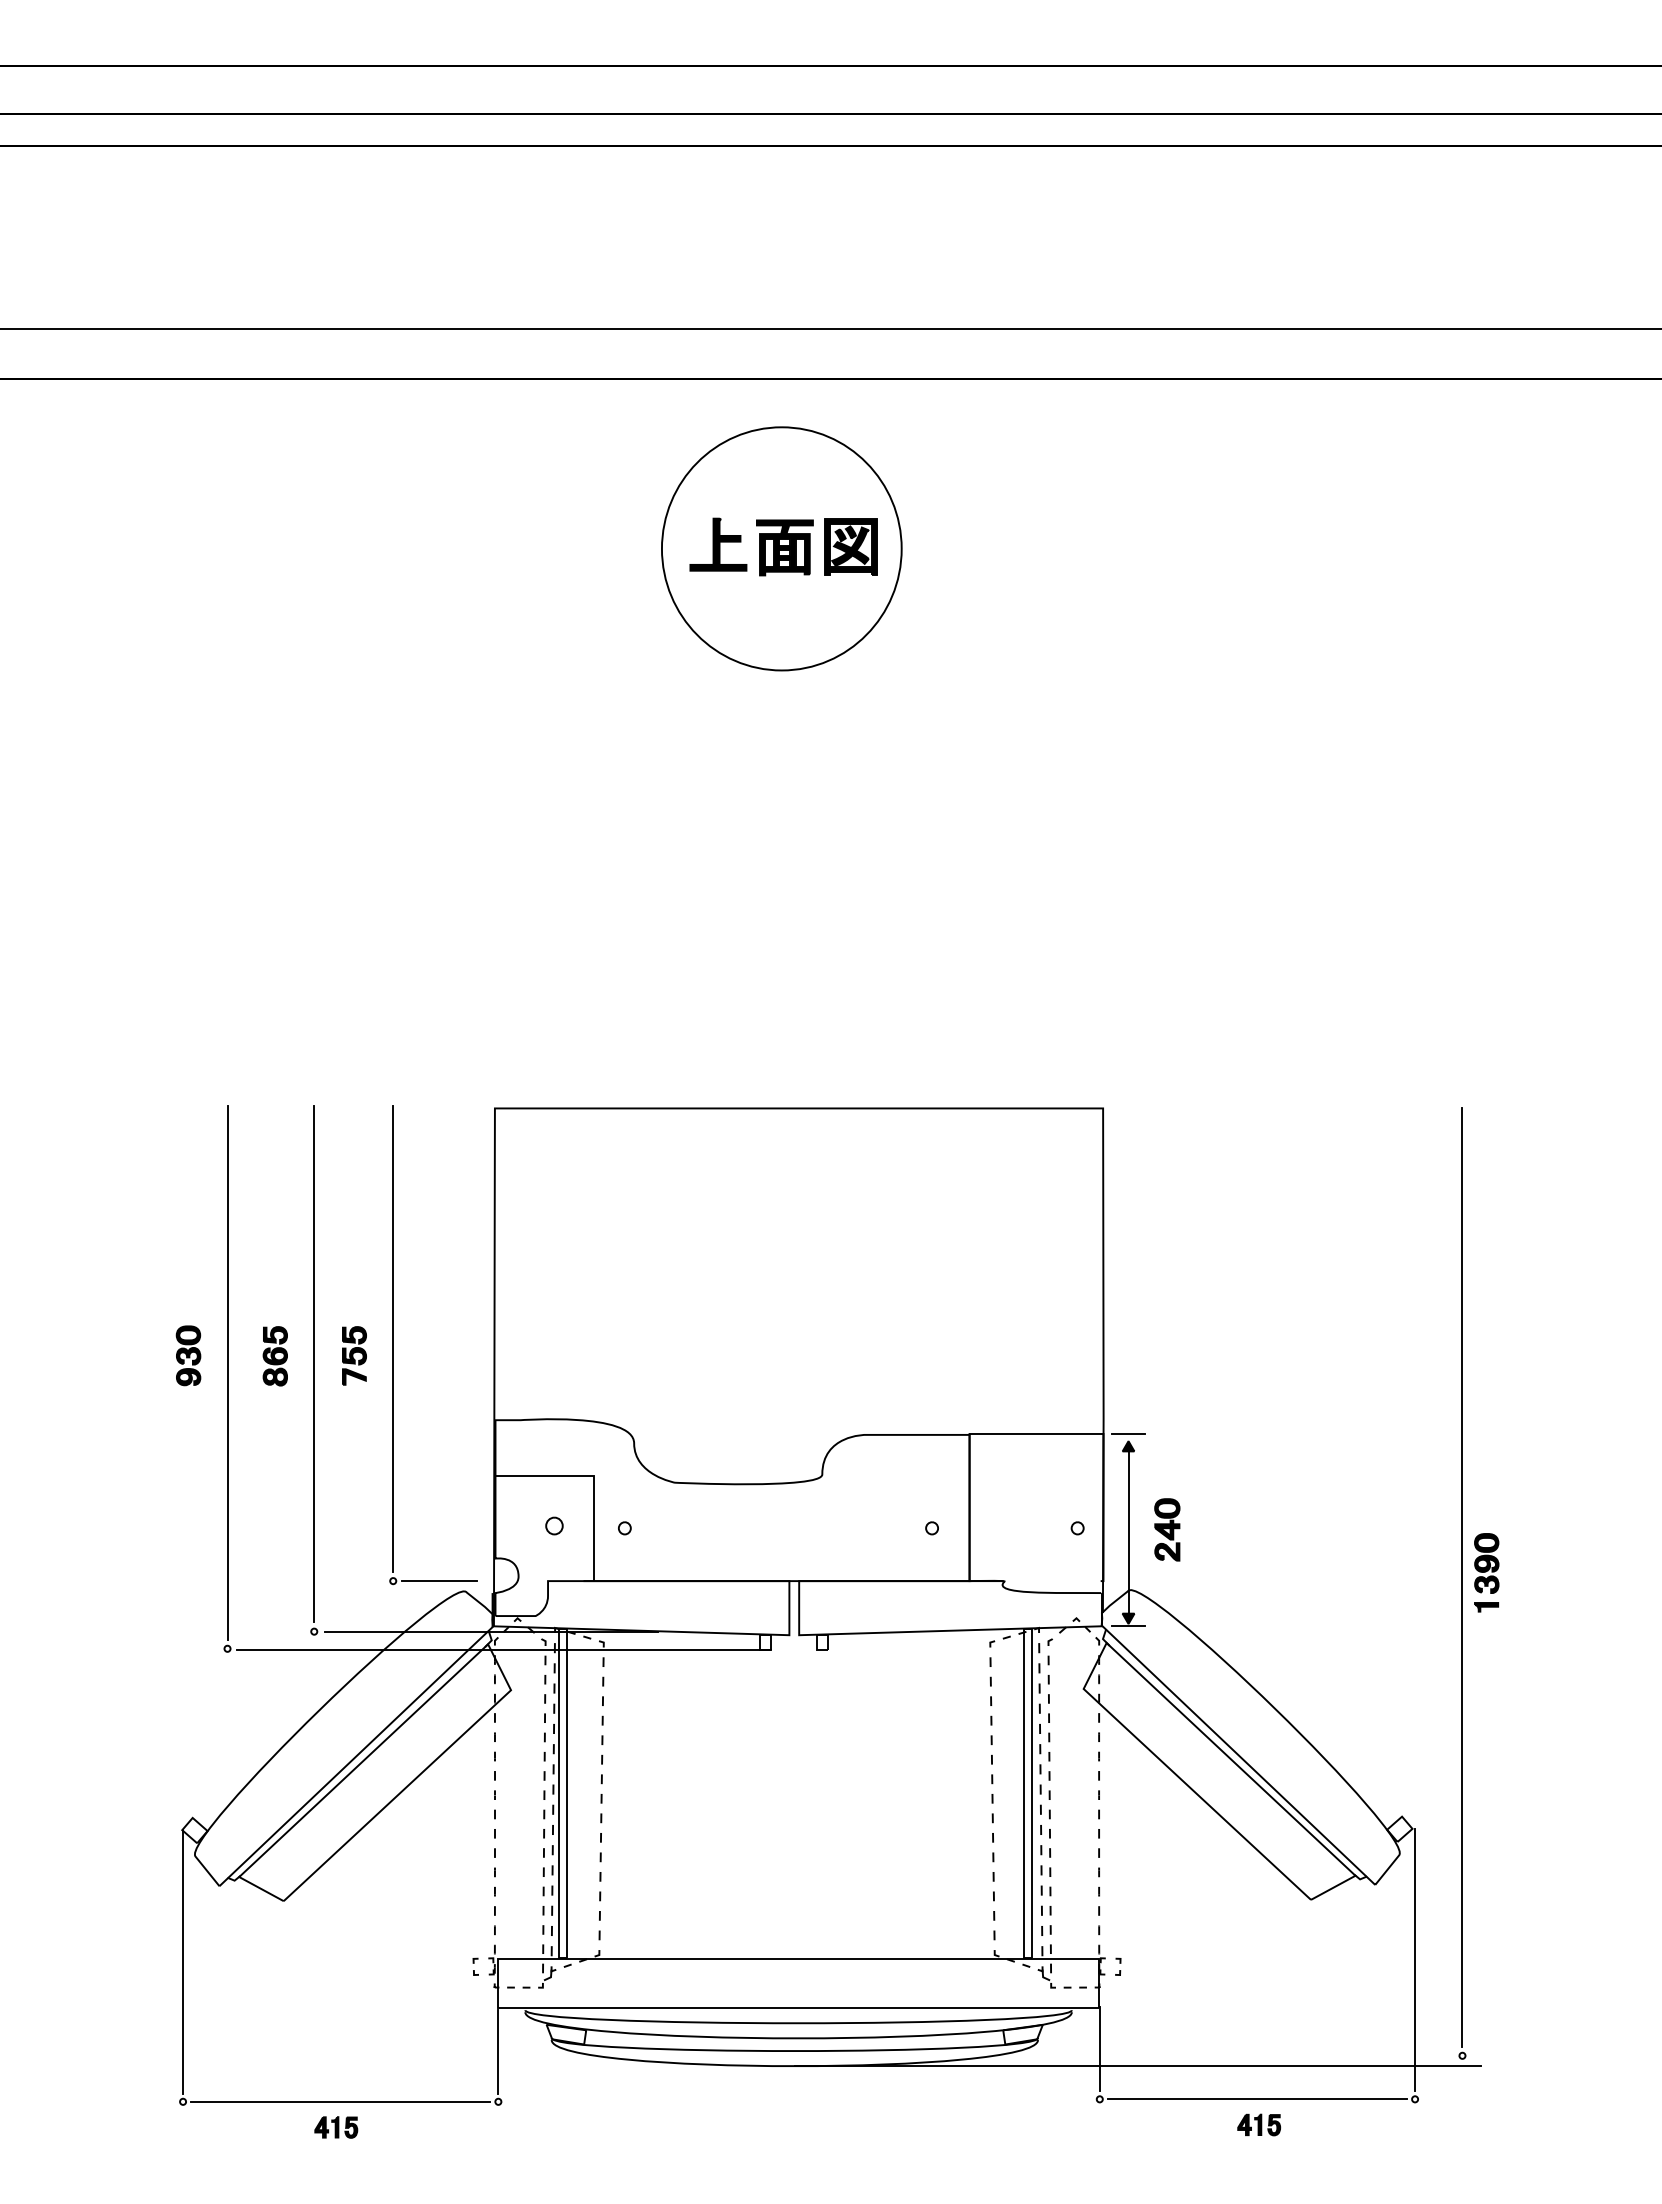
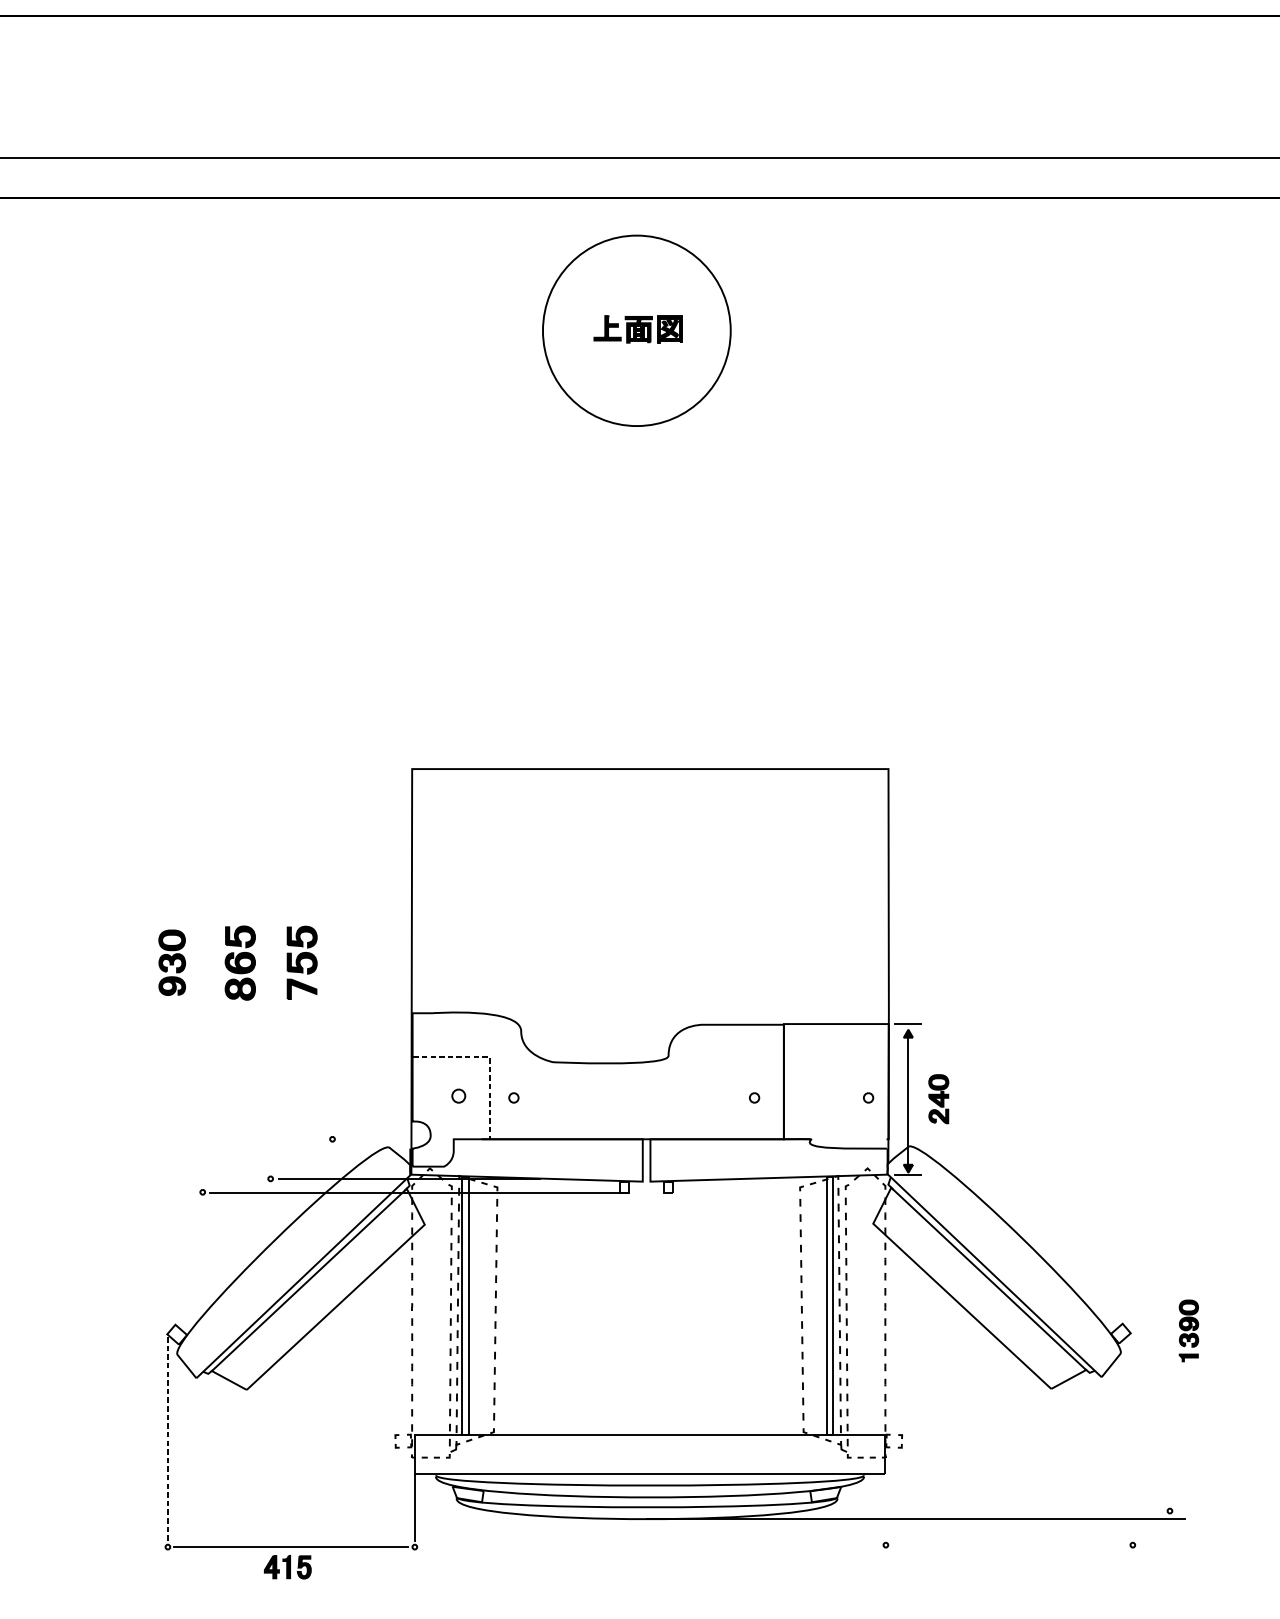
part: (783, 546) -> (638, 328), size x0.6
line: (393, 1339) -> (332, 950), removed
part: (188, 1355) -> (172, 962), size x1.4
part: (354, 1355) -> (302, 962), size x1.6
part: (274, 1356) -> (239, 963), size x1.6
line: (314, 1364) -> (270, 969), removed
line: (227, 1372) -> (202, 975), removed
line: (594, 1479) -> (490, 1059), solid -> dashed
part: (1486, 1572) -> (1188, 1330), moved
line: (1462, 1577) -> (1169, 1136), removed
line: (438, 1580) -> (367, 1138), removed
line: (1415, 1960) -> (1133, 1436), removed
line: (183, 1961) -> (168, 1437), solid -> dashed
line: (1099, 2049) -> (885, 1506), removed
line: (1257, 2099) -> (1009, 1545), removed
part: (1259, 2124) -> (1010, 1564), removed
part: (336, 2127) -> (288, 1567), size x1.4

